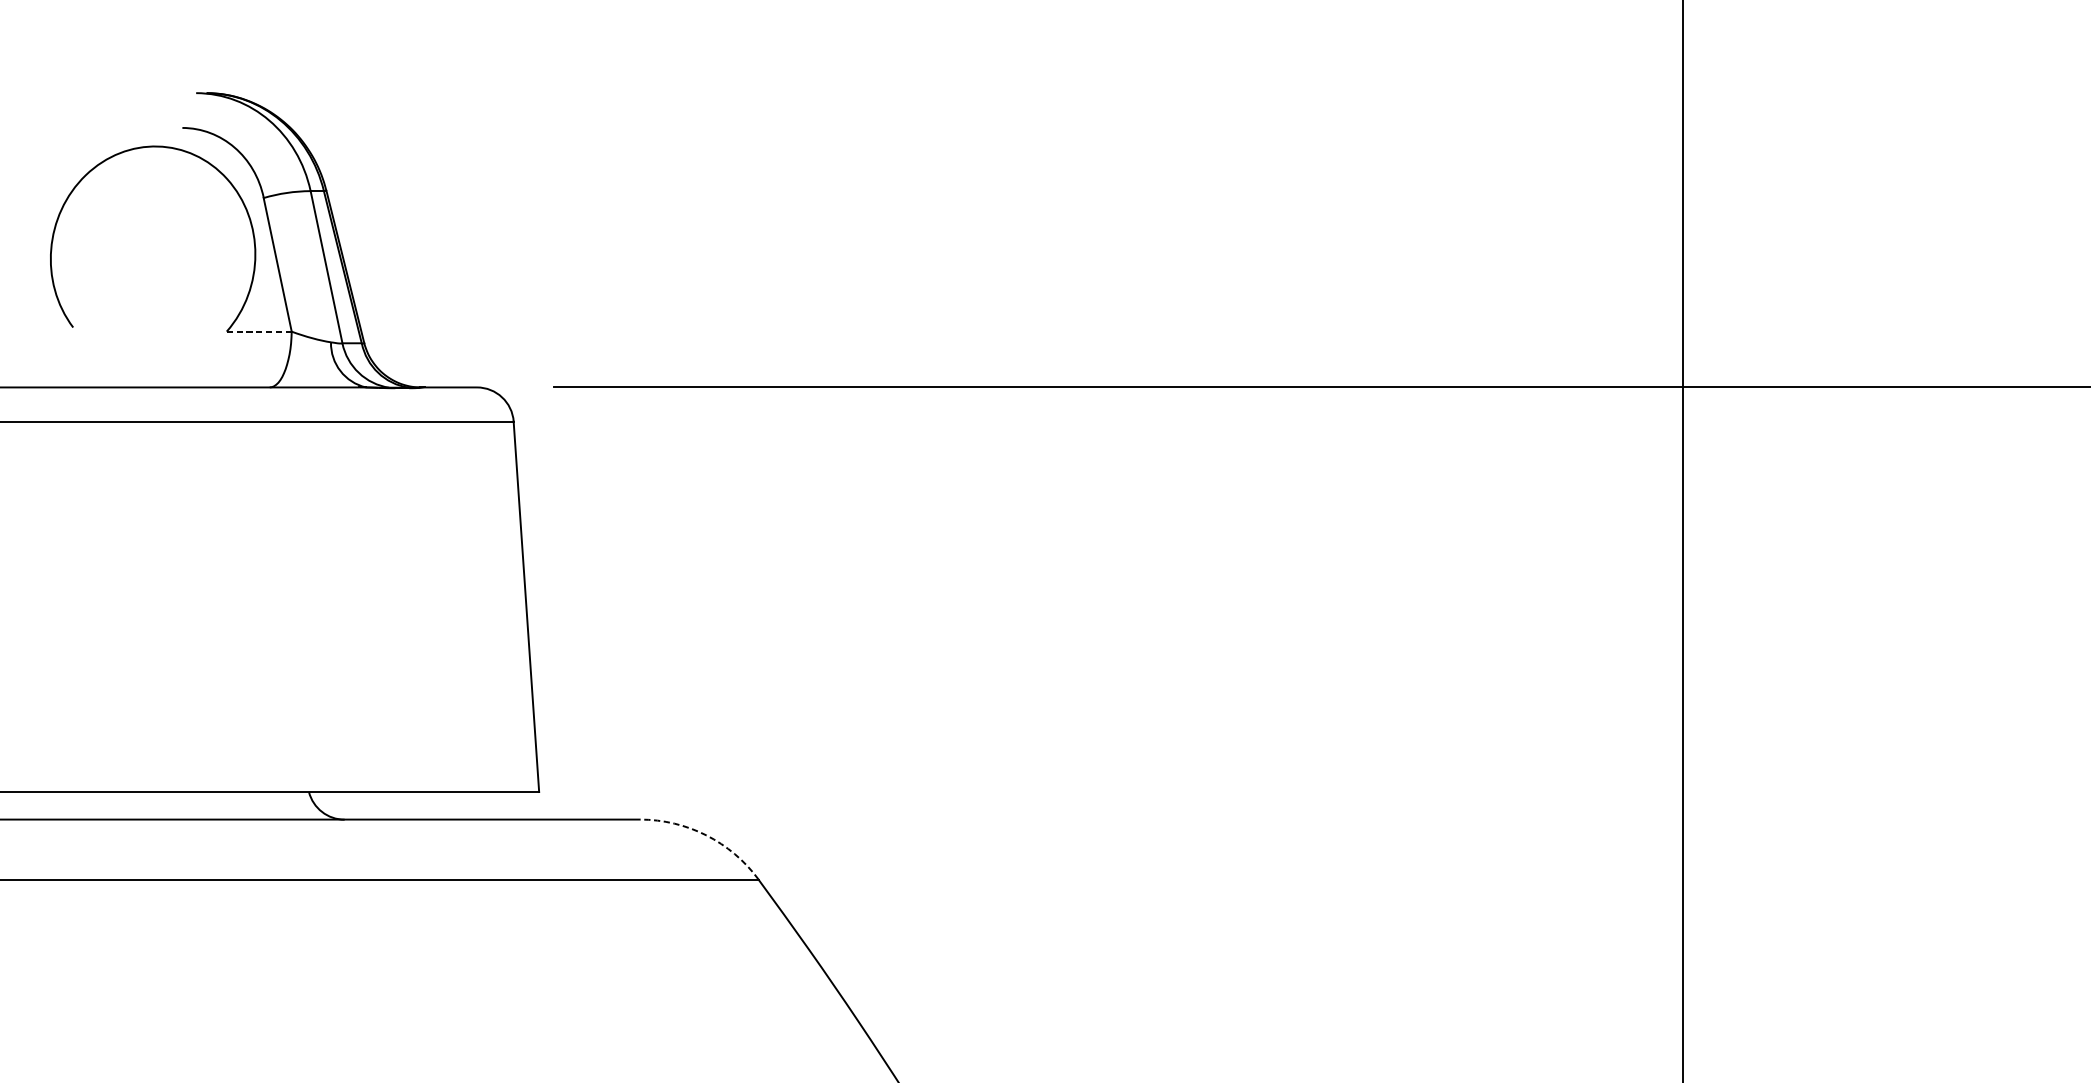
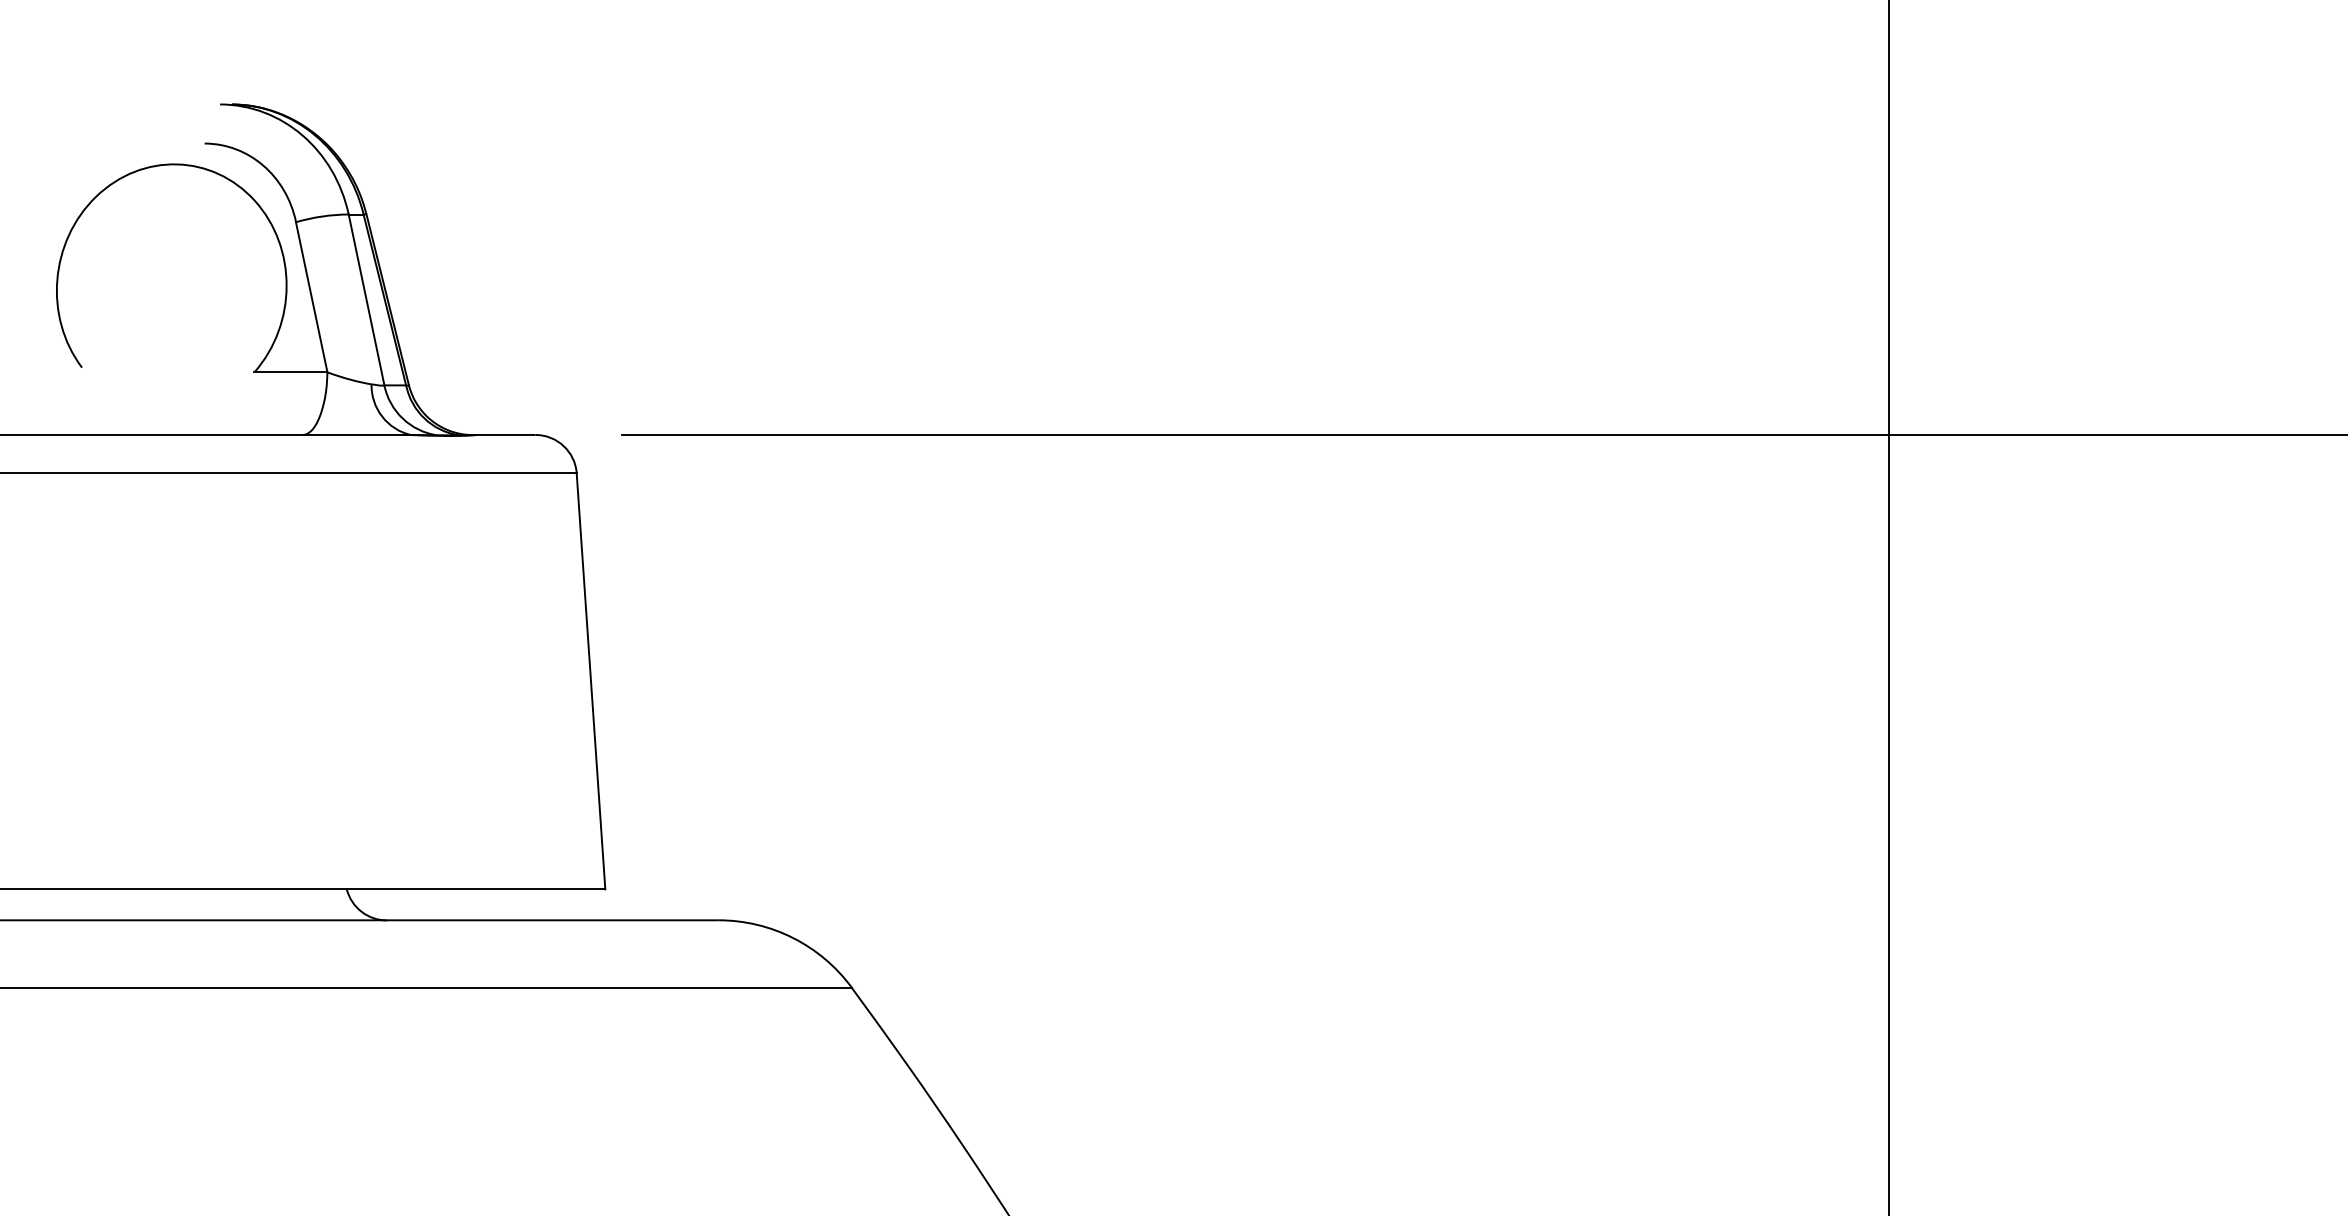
line: (258, 331) -> (290, 372), dashed -> solid
arc: (706, 835) -> (793, 938), dashed -> solid

